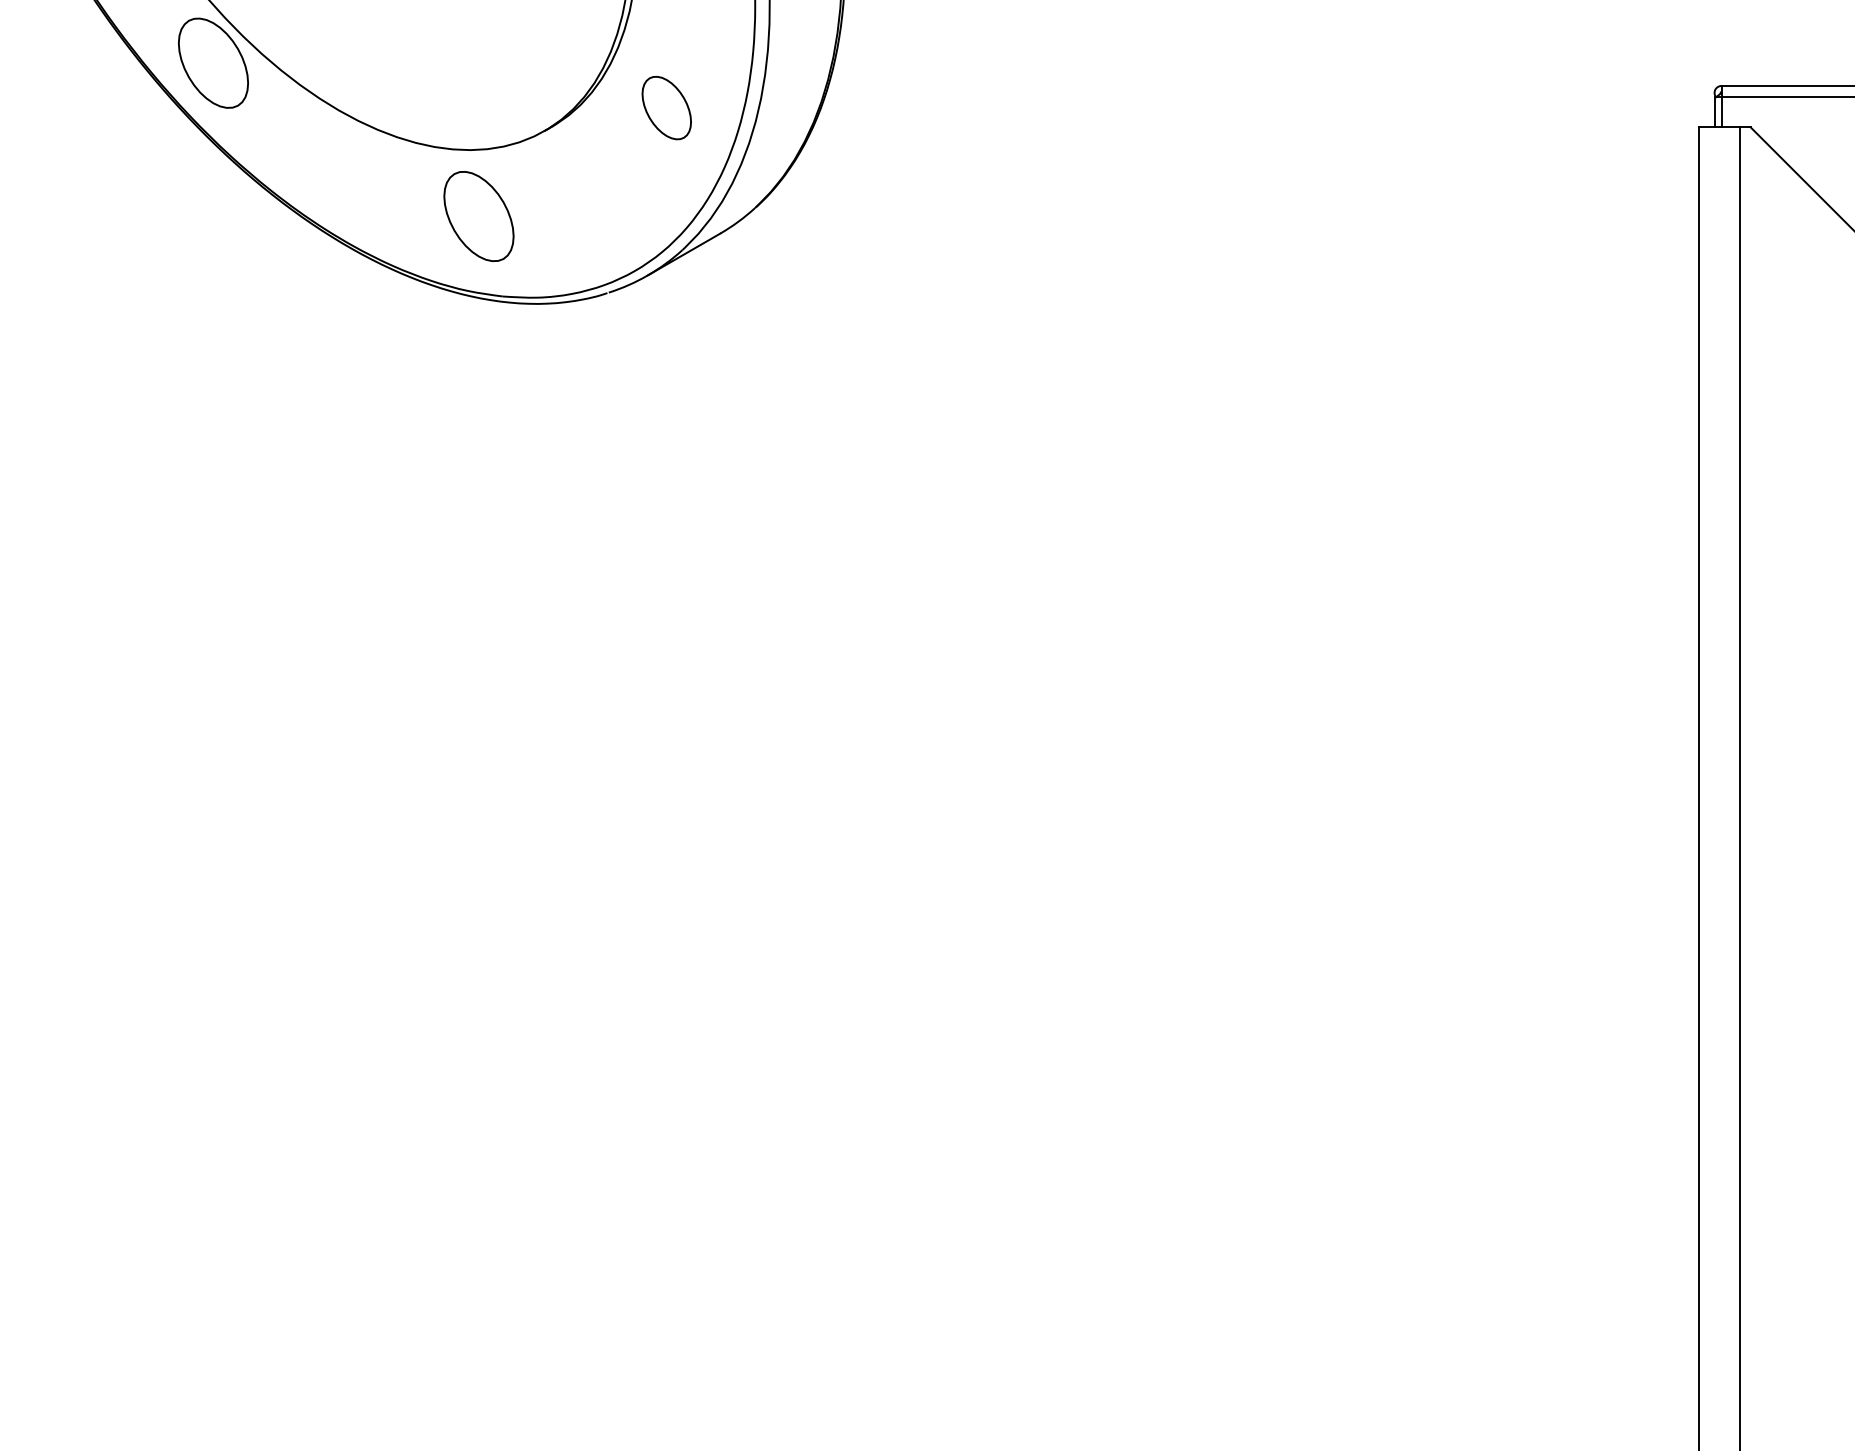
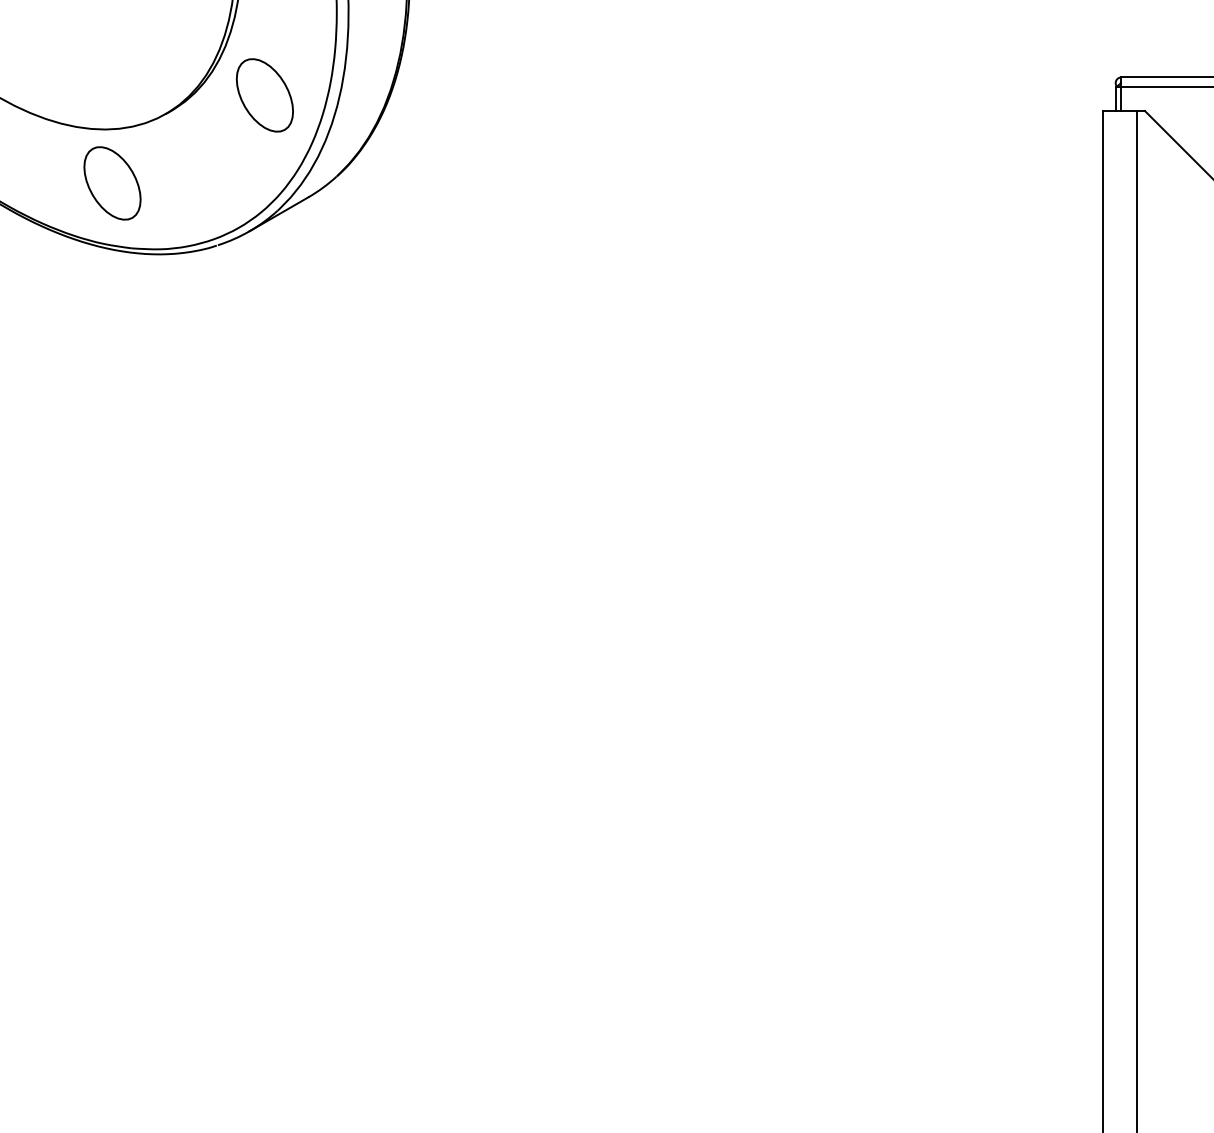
part: (666, 107) -> (264, 94), size x1.43

